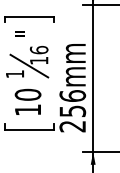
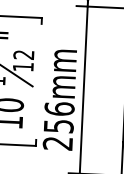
text: (38, 49) -> (23, 54), 16 -> 12

